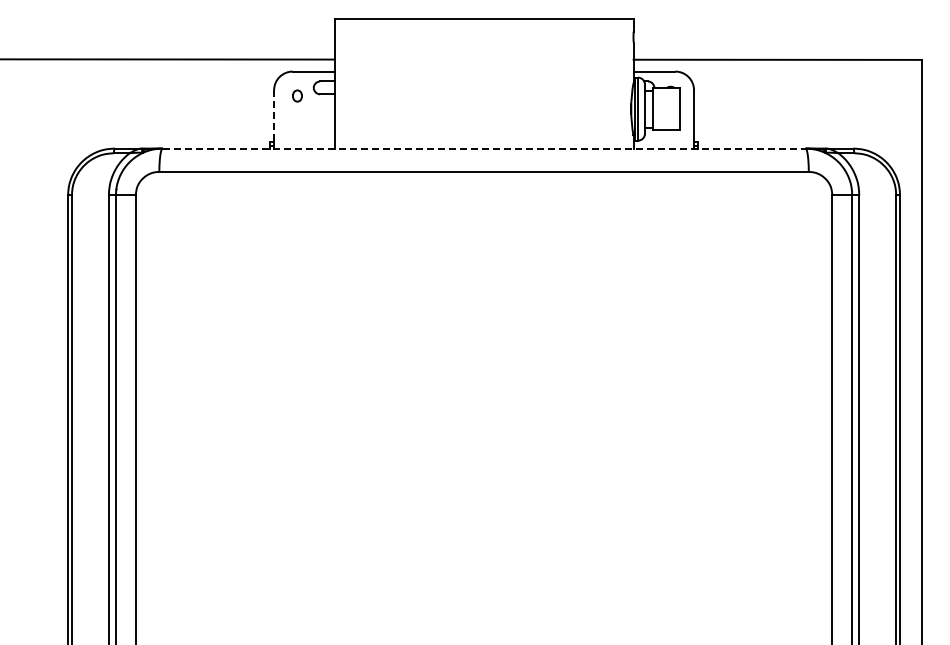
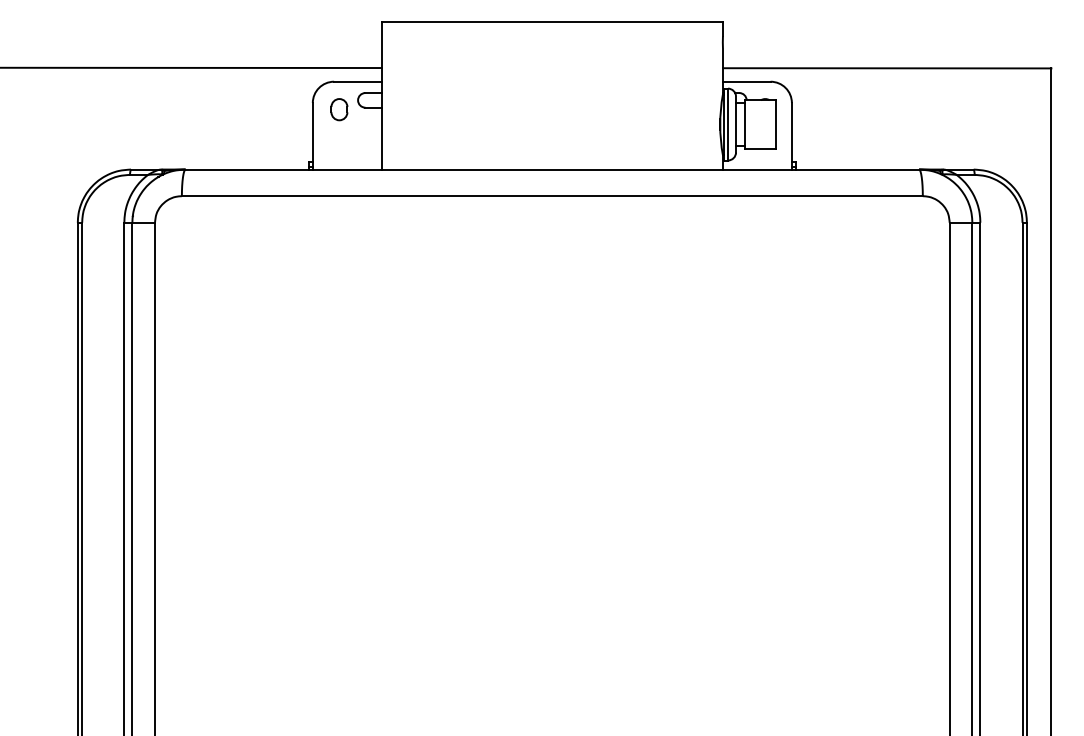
part: (297, 95) -> (339, 109), size x1.67
line: (274, 115) -> (313, 131), dashed -> solid
line: (484, 148) -> (552, 169), dashed -> solid

